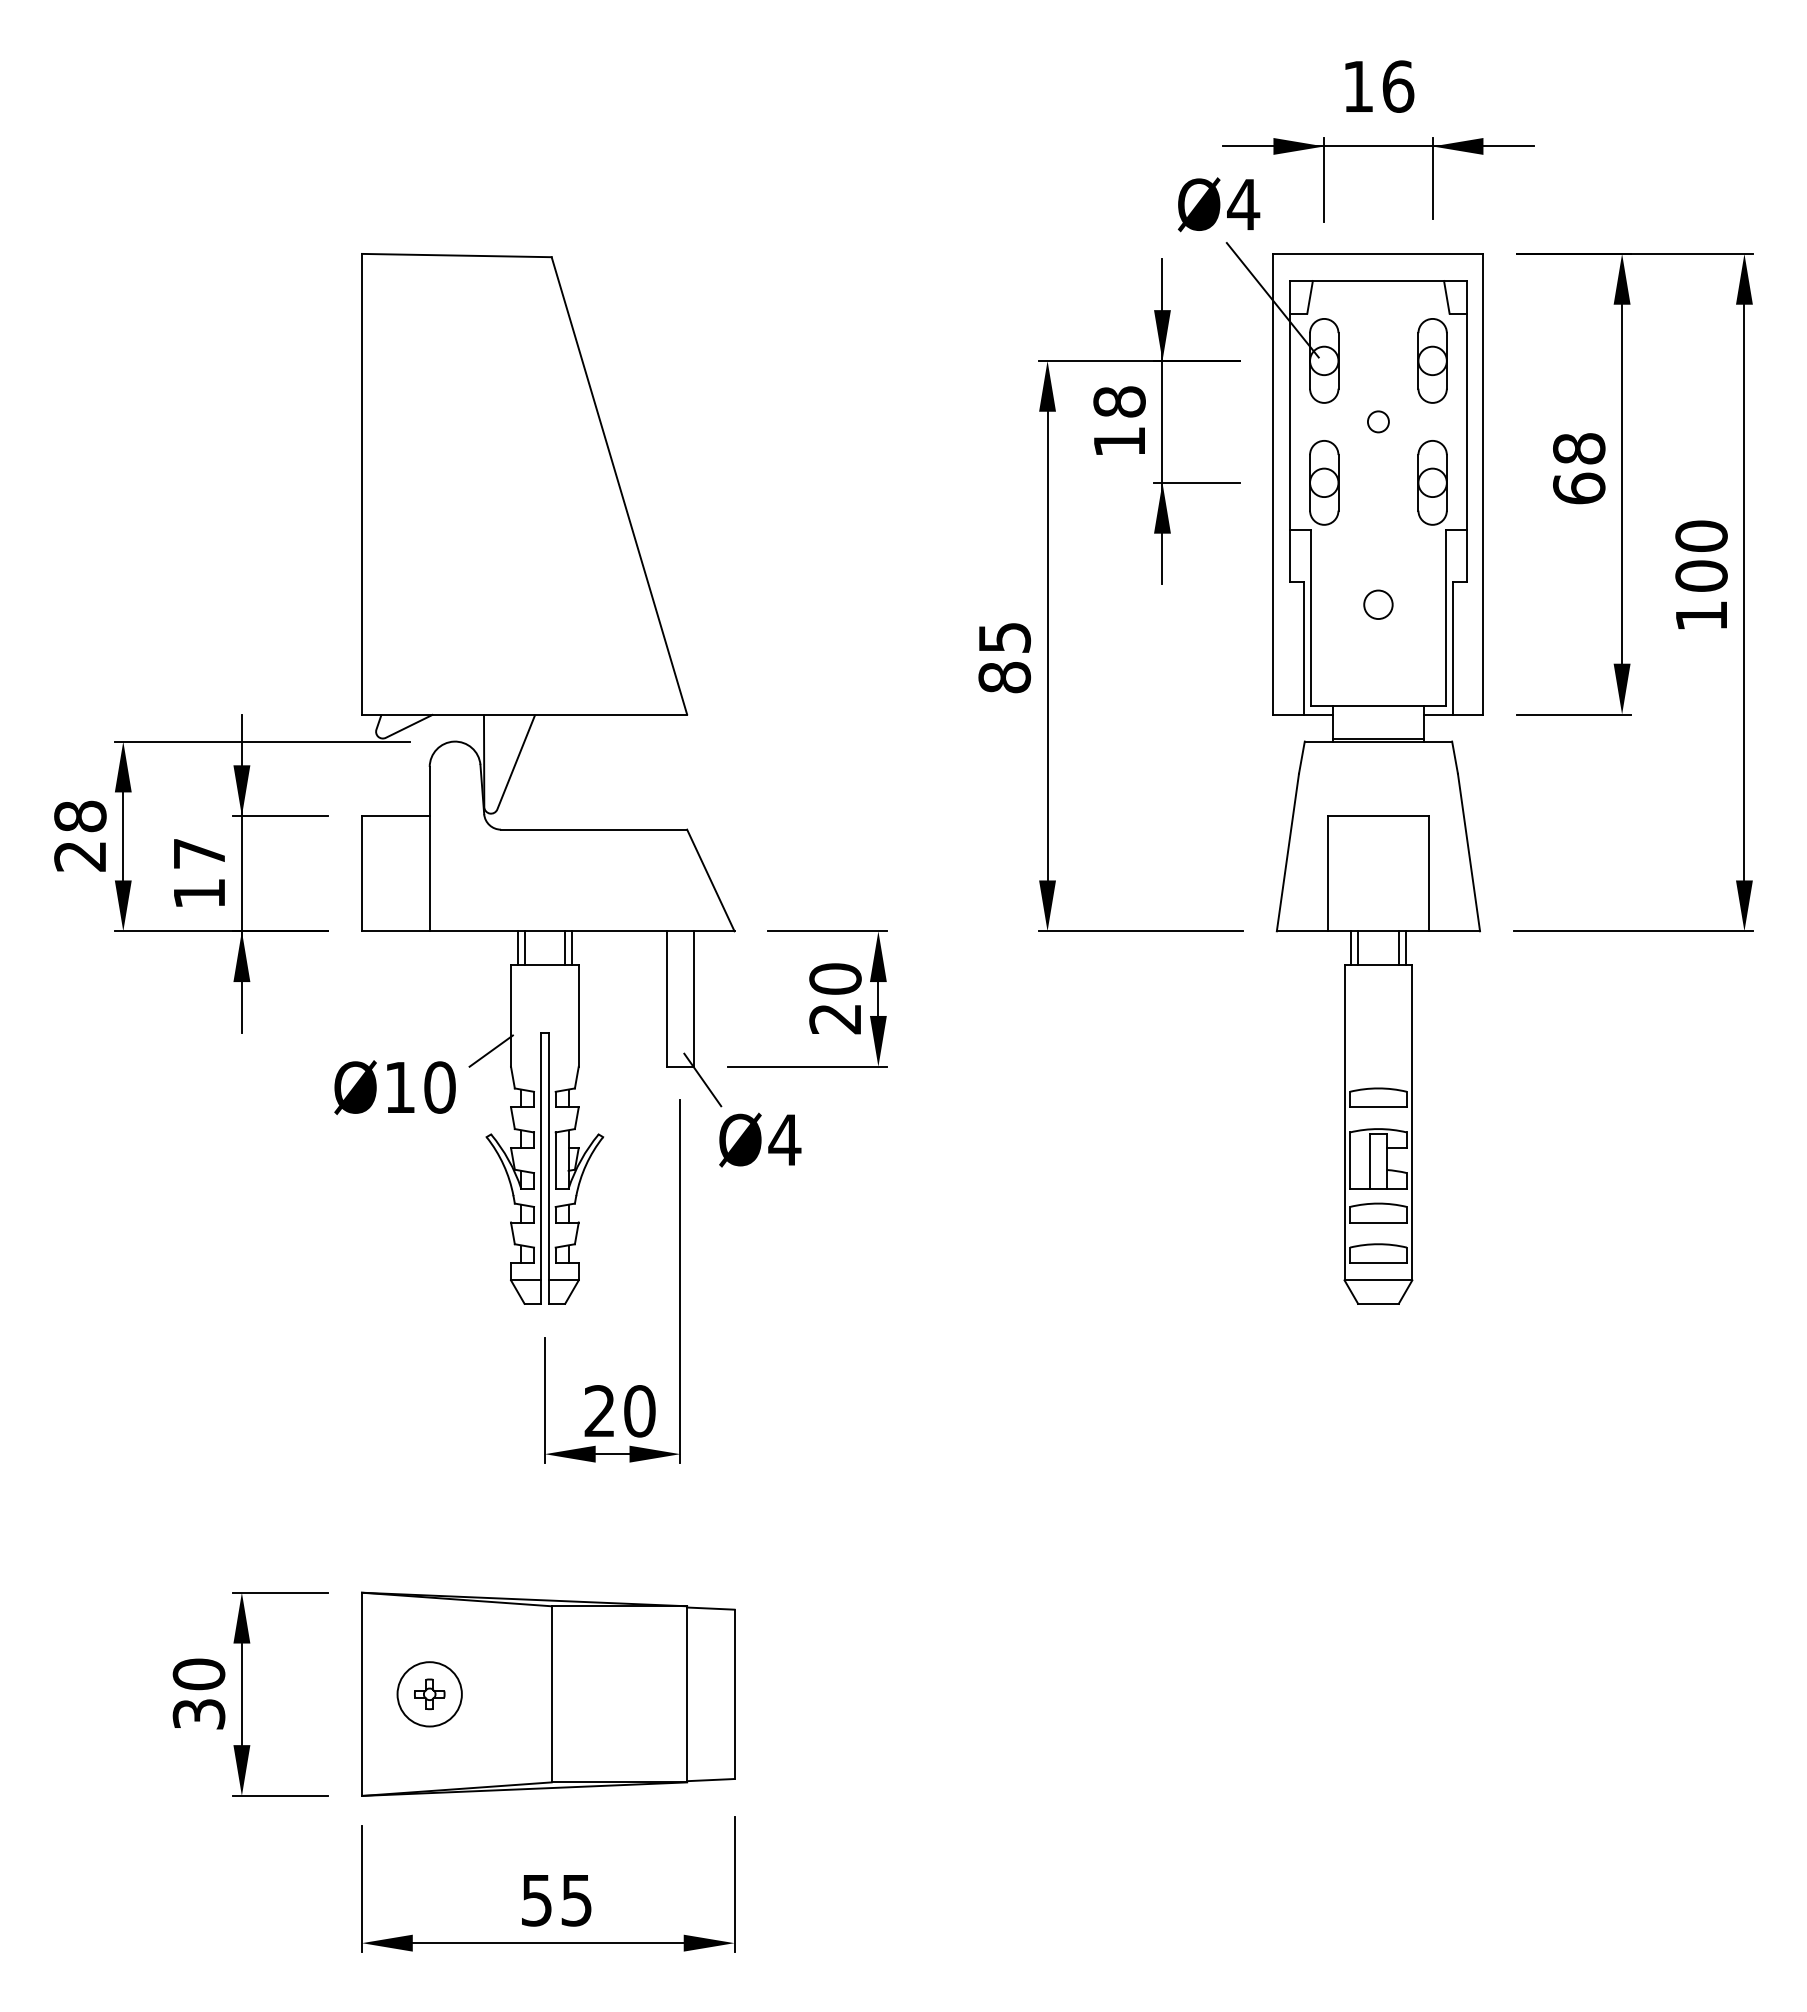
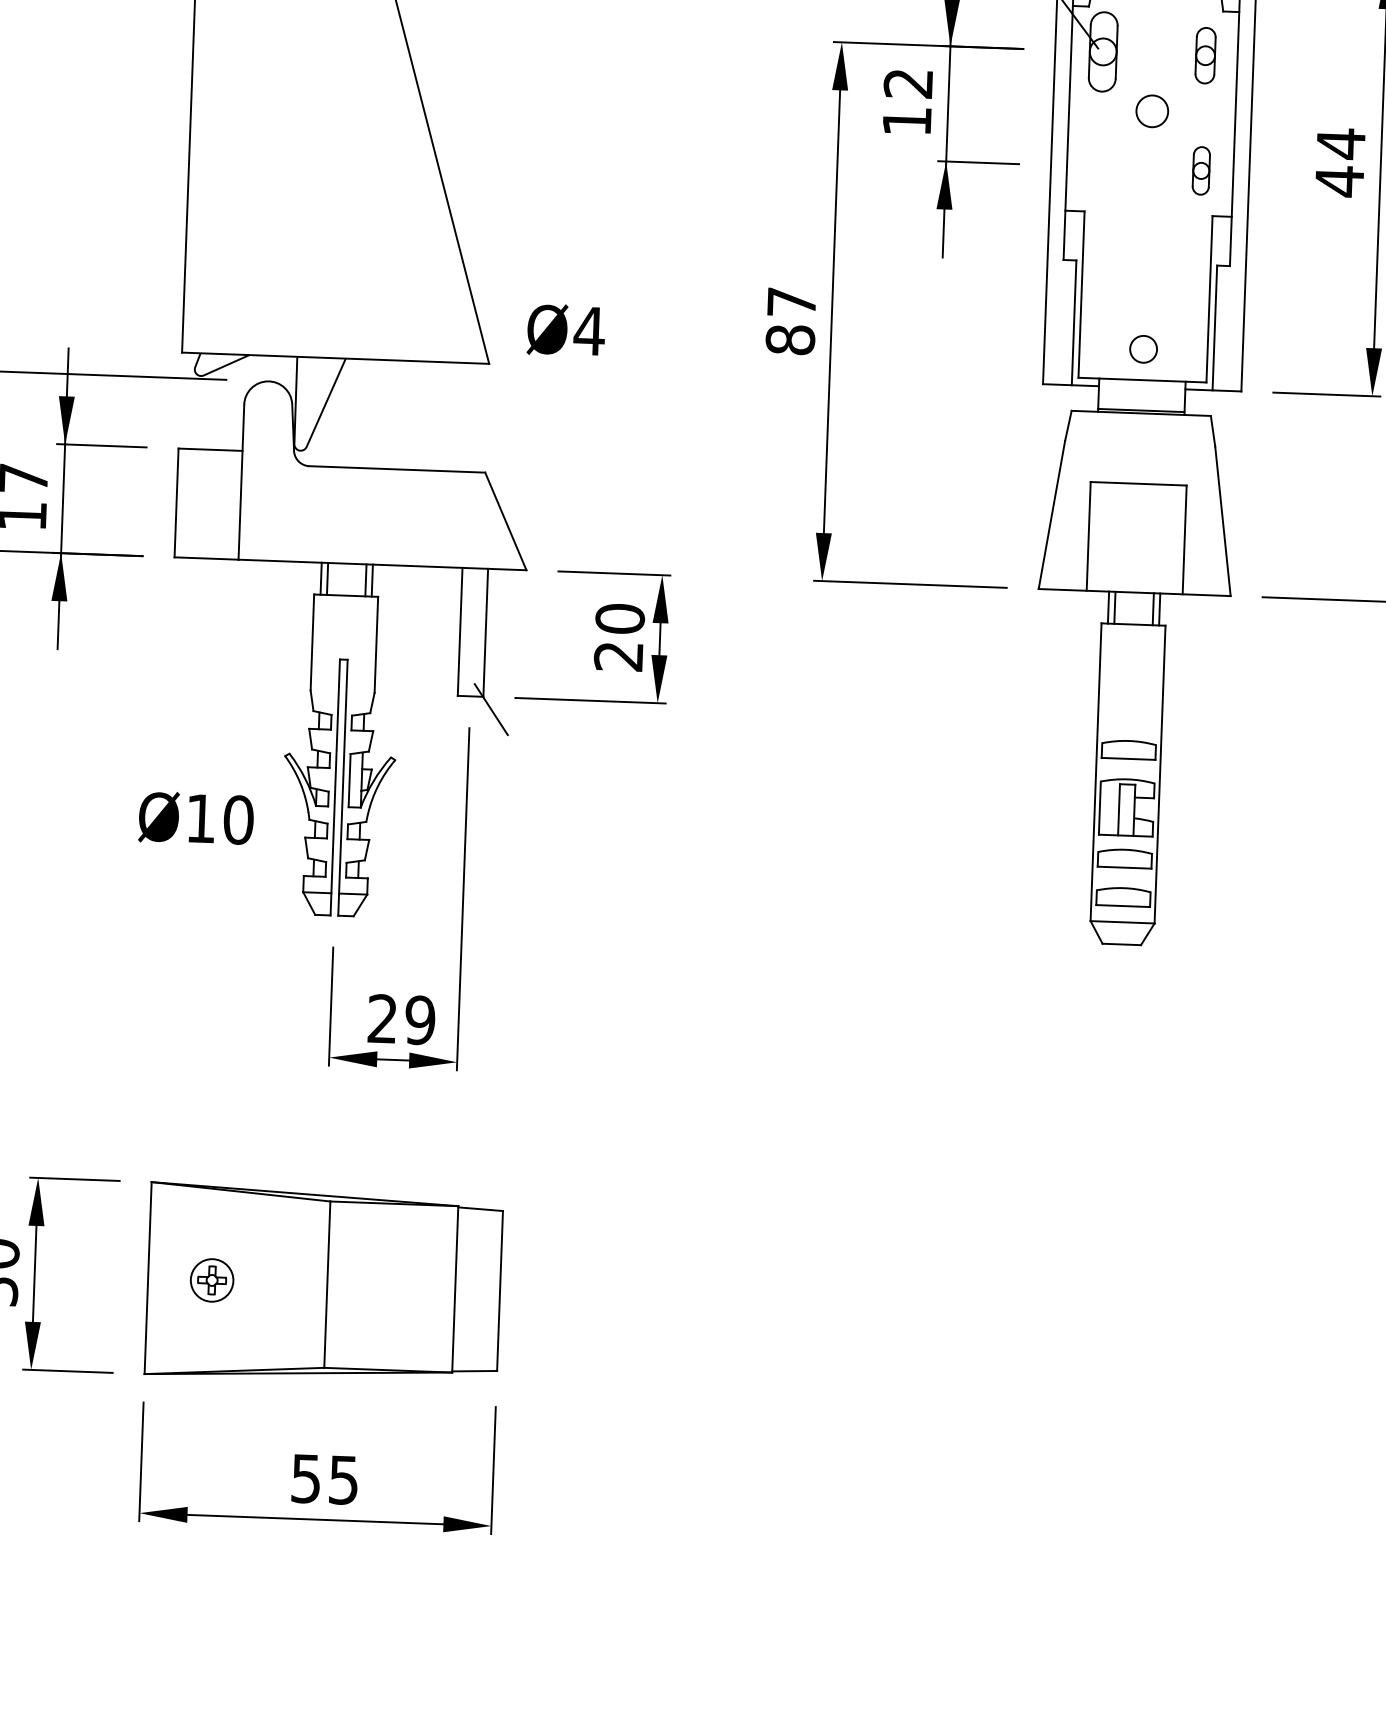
part: (1432, 360) -> (1205, 55), size x0.7
text: (1119, 401) -> (908, 83), 18 -> 12
circle: (1378, 421) -> (1152, 111), size x1.6
text: (1579, 468) -> (1340, 162), 68 -> 44
part: (1324, 482) -> (1099, 166), removed
part: (1432, 482) -> (1201, 170), size x0.6
circle: (1378, 604) -> (1143, 349), moved
text: (1005, 637) -> (792, 302), 85 -> 87
line: (490, 1050) -> (291, 674), removed
text: (394, 1087) -> (195, 818), moved
text: (760, 1139) -> (566, 329), moved
text: (639, 1411) -> (420, 1020), 20 -> 29
circle: (429, 1694) -> (211, 1280), size x0.7

